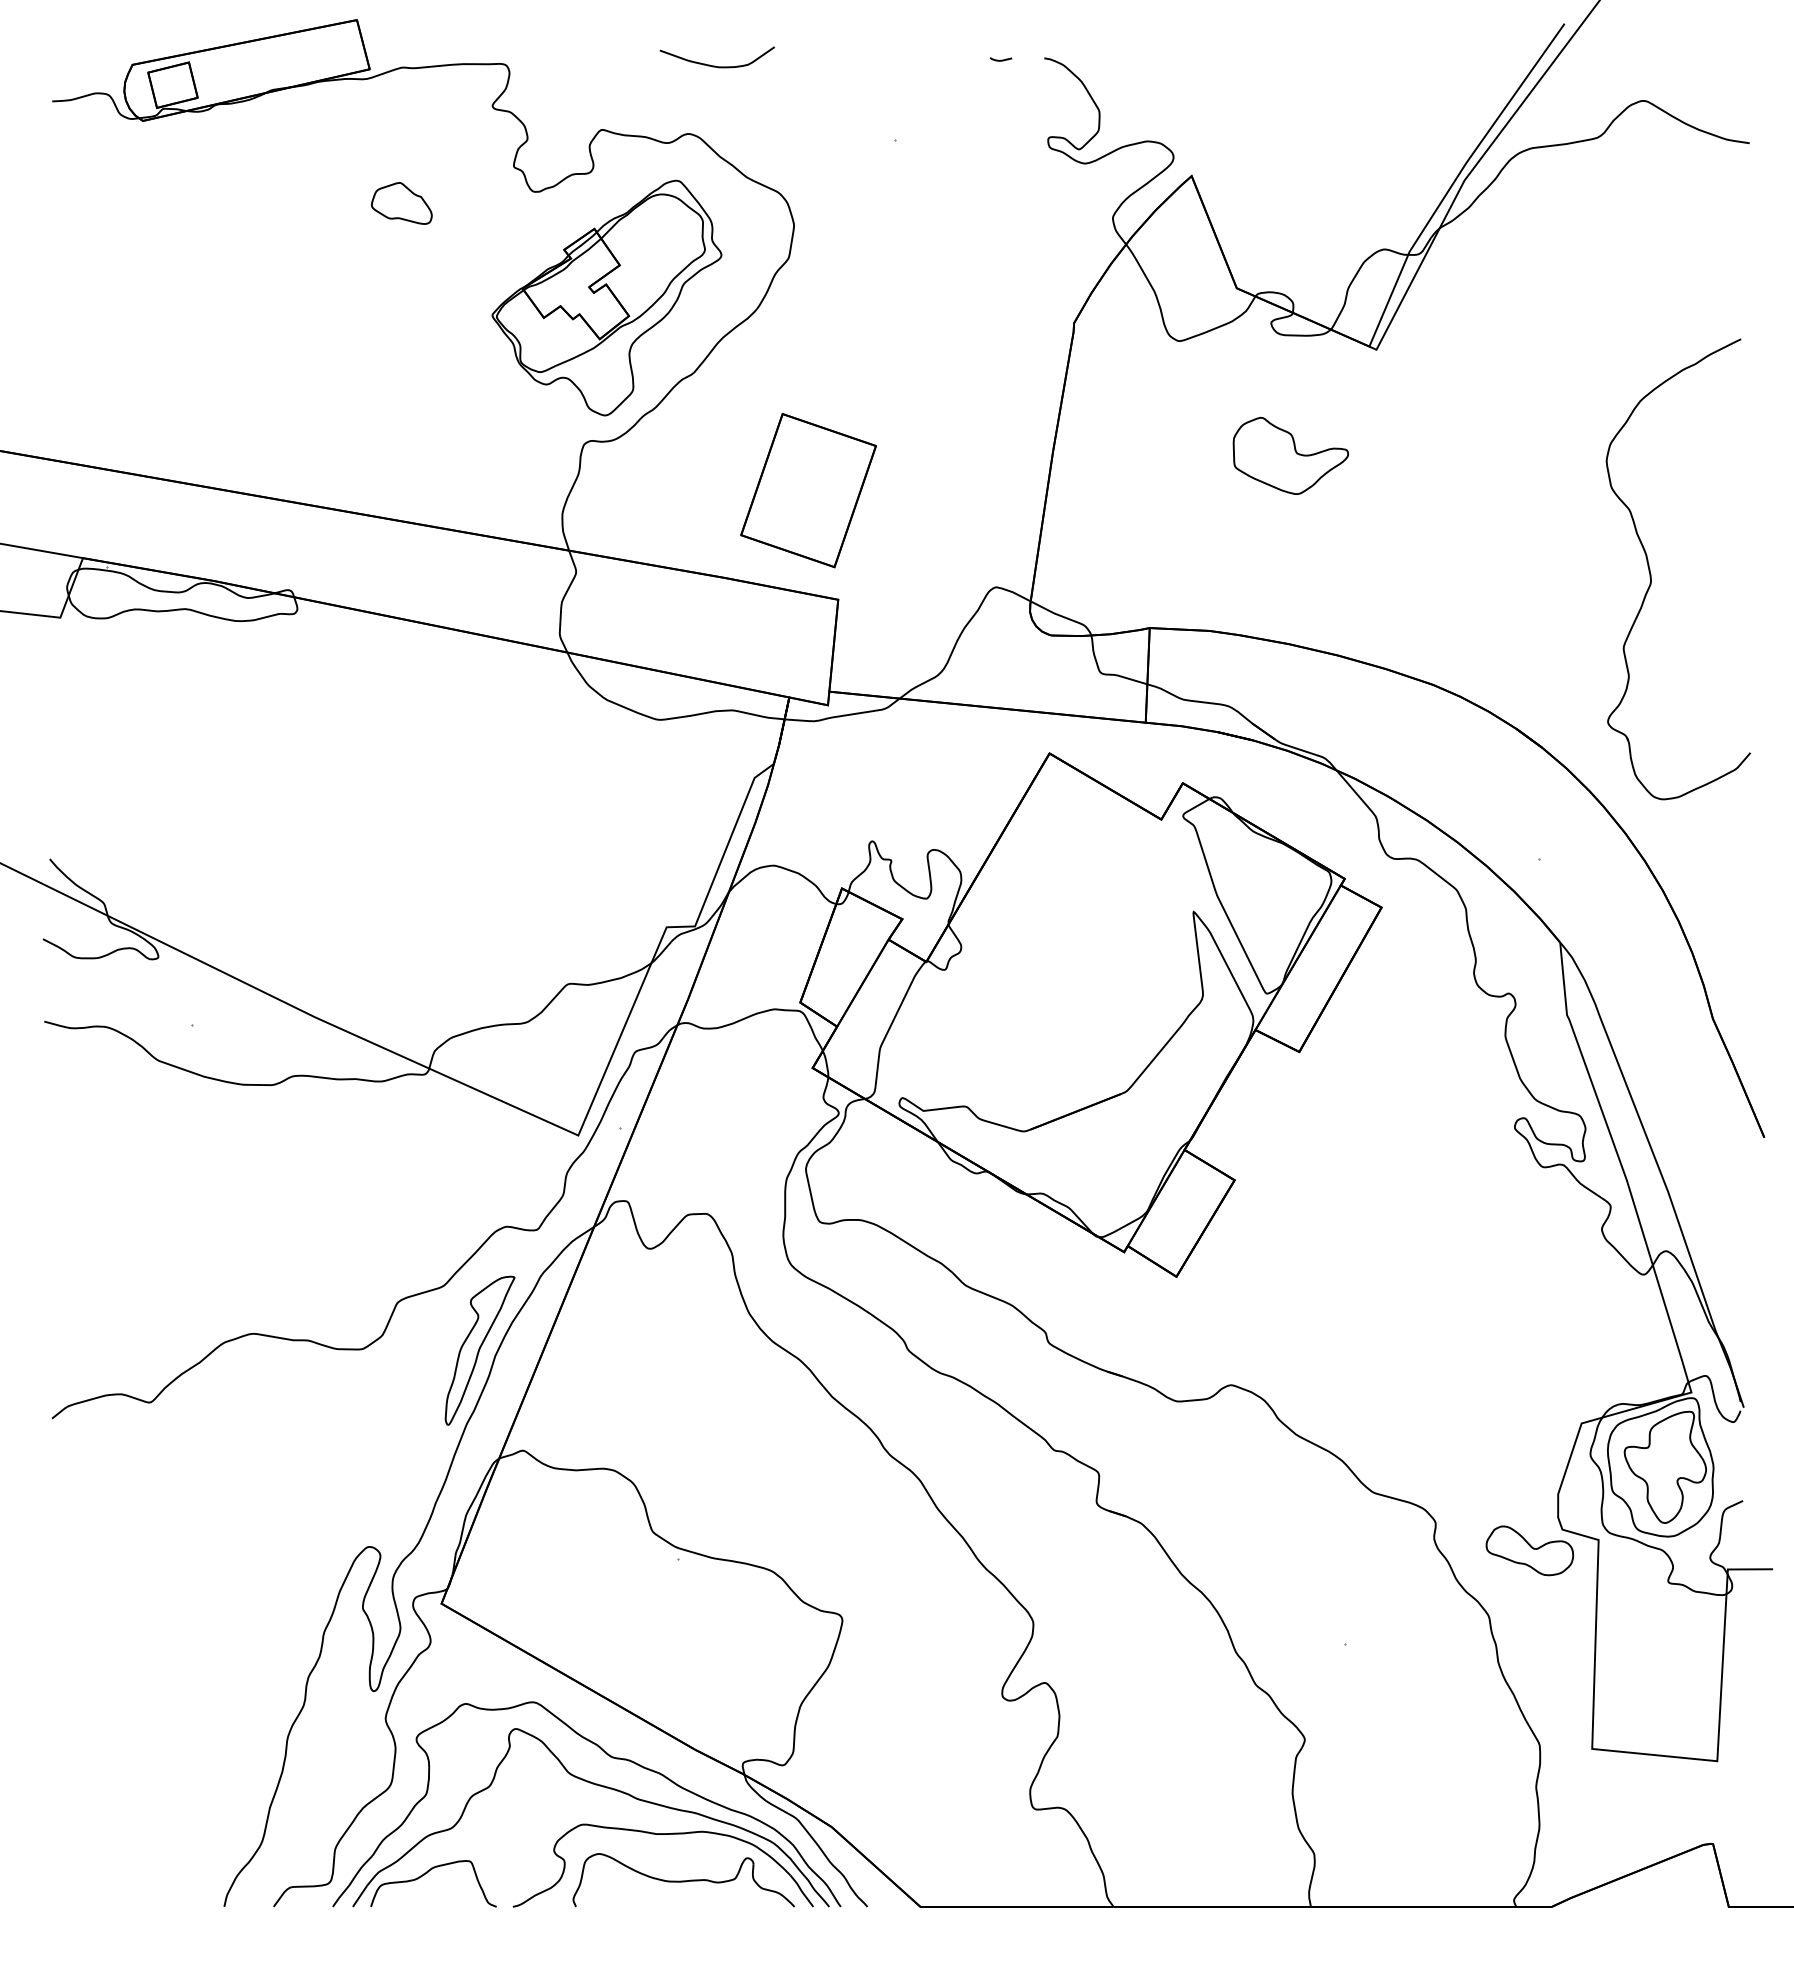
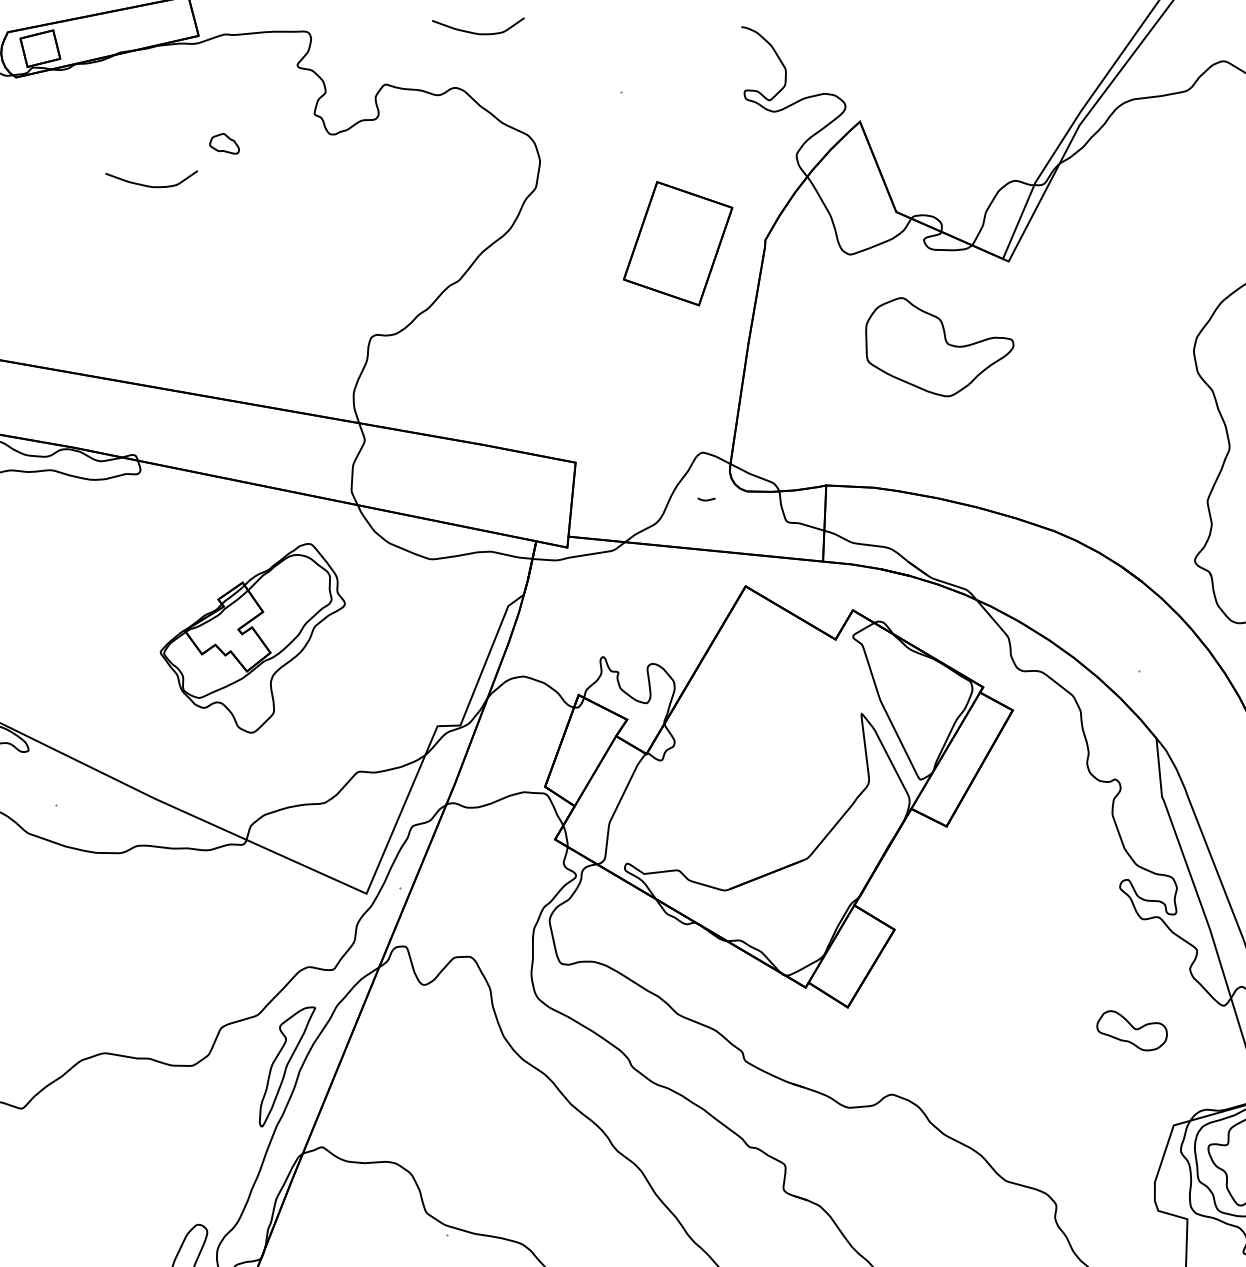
curve: (1000, 59) -> (706, 499), moved
part: (401, 203) -> (224, 143), size x0.6
curve: (309, 255) -> (150, 185), added
part: (606, 297) -> (252, 637), moved
part: (1290, 455) -> (939, 346), size x1.6
part: (808, 490) -> (678, 243), moved
part: (1529, 1550) -> (1131, 1030), moved

